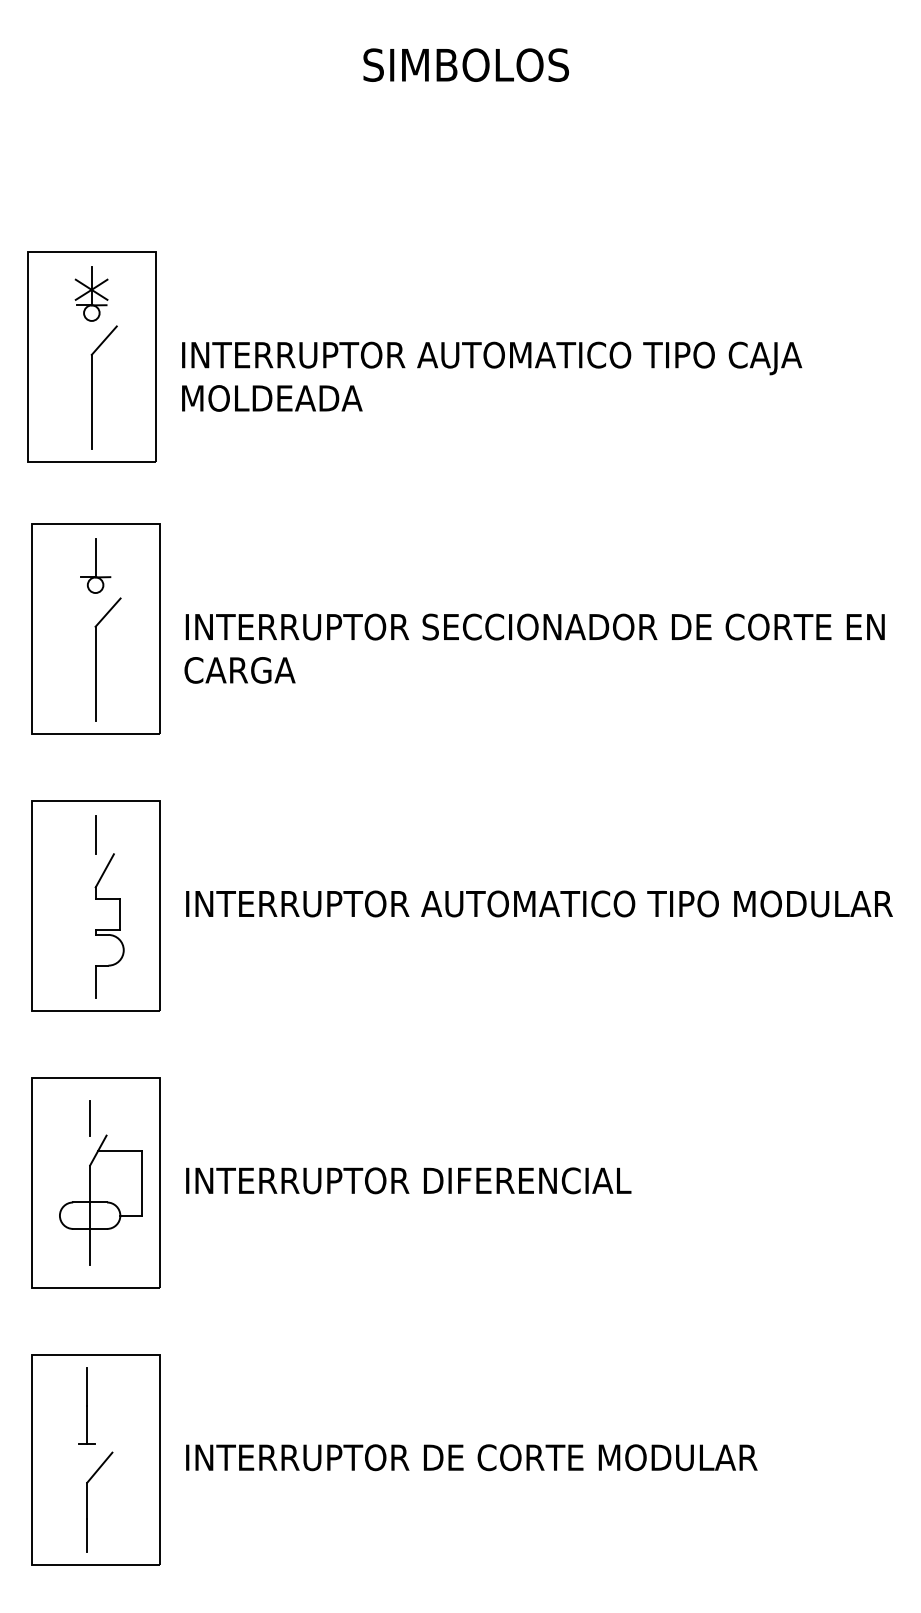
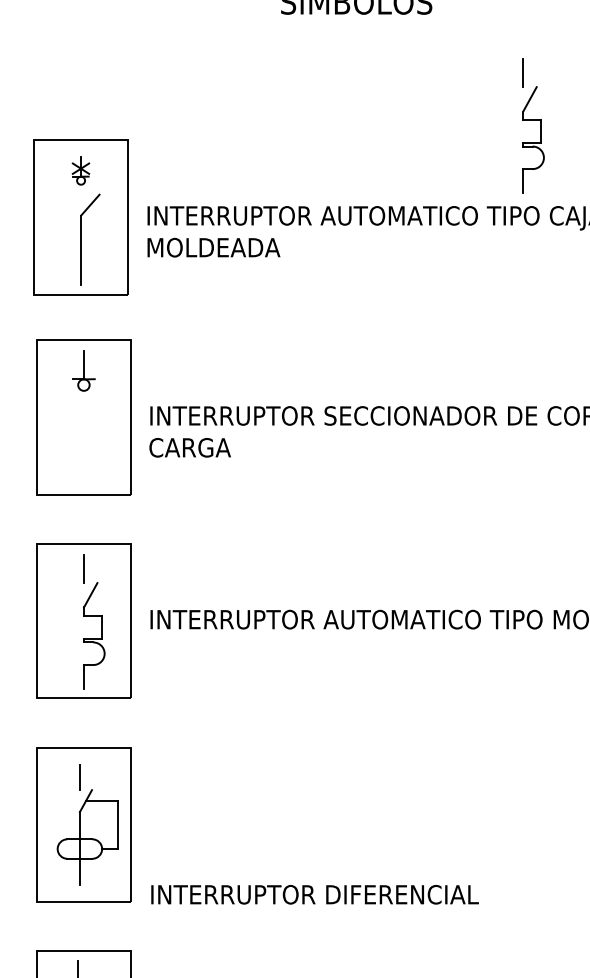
part: (706, 225) -> (533, 120), added
part: (91, 293) -> (80, 170), size x0.7
part: (96, 659) -> (84, 439), removed
text: (408, 1180) -> (314, 894), moved

